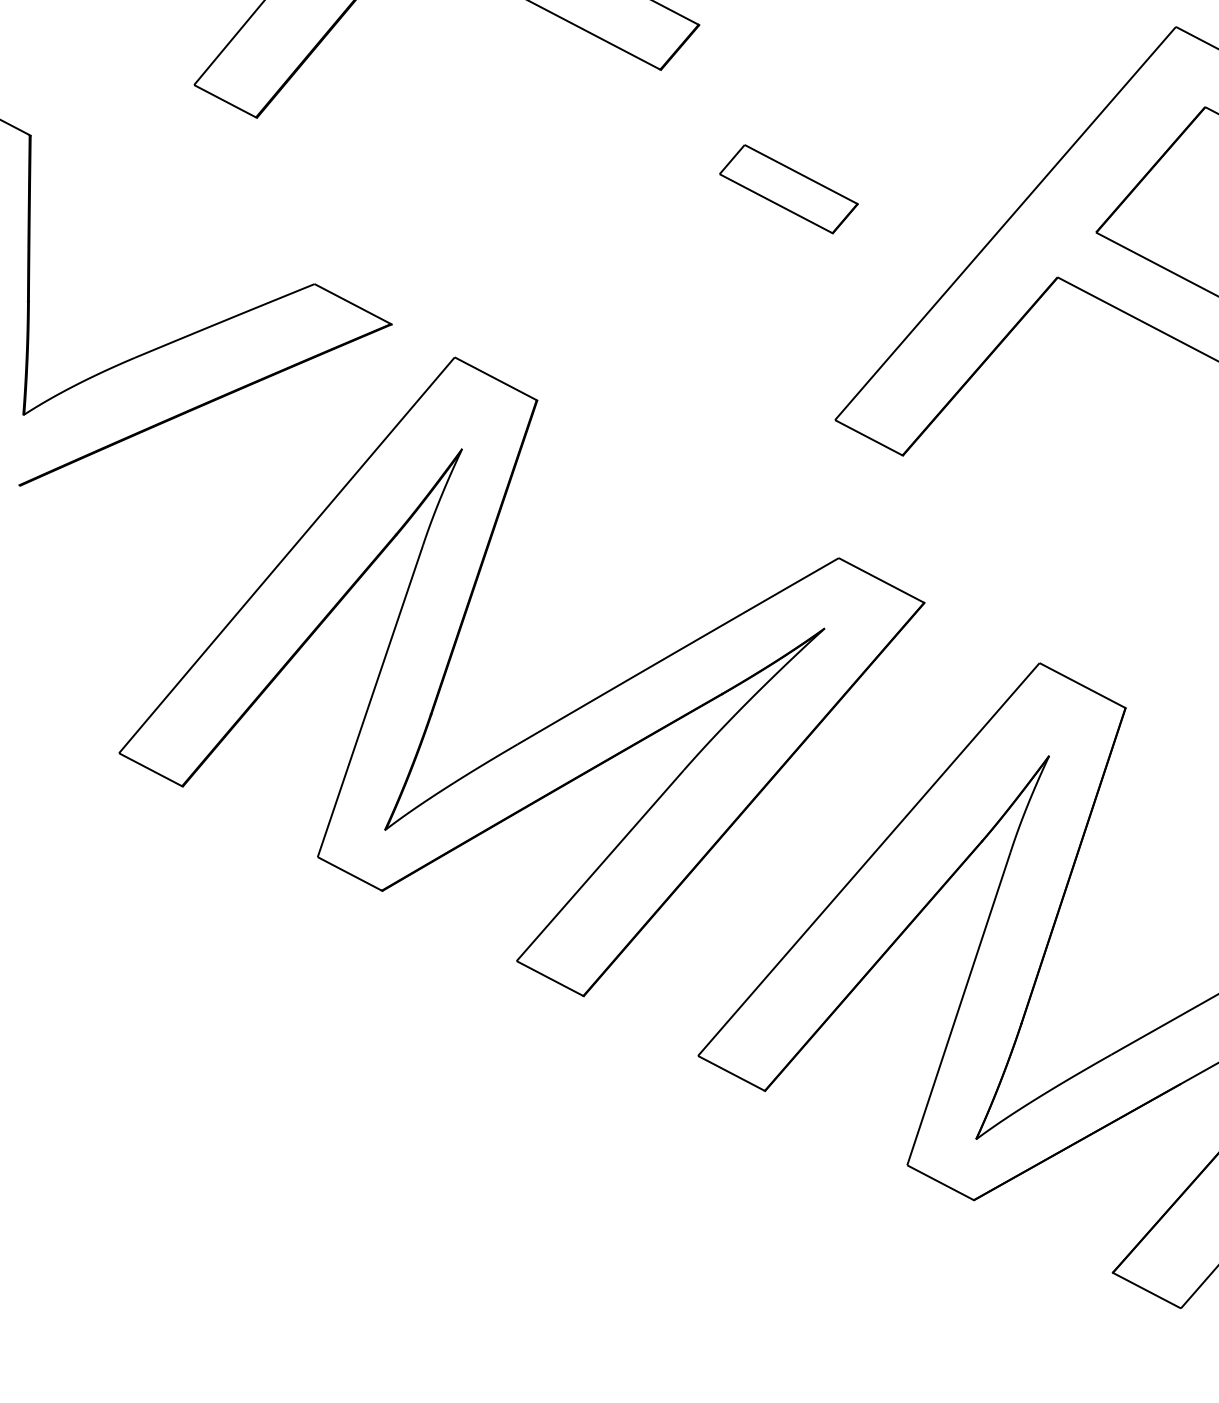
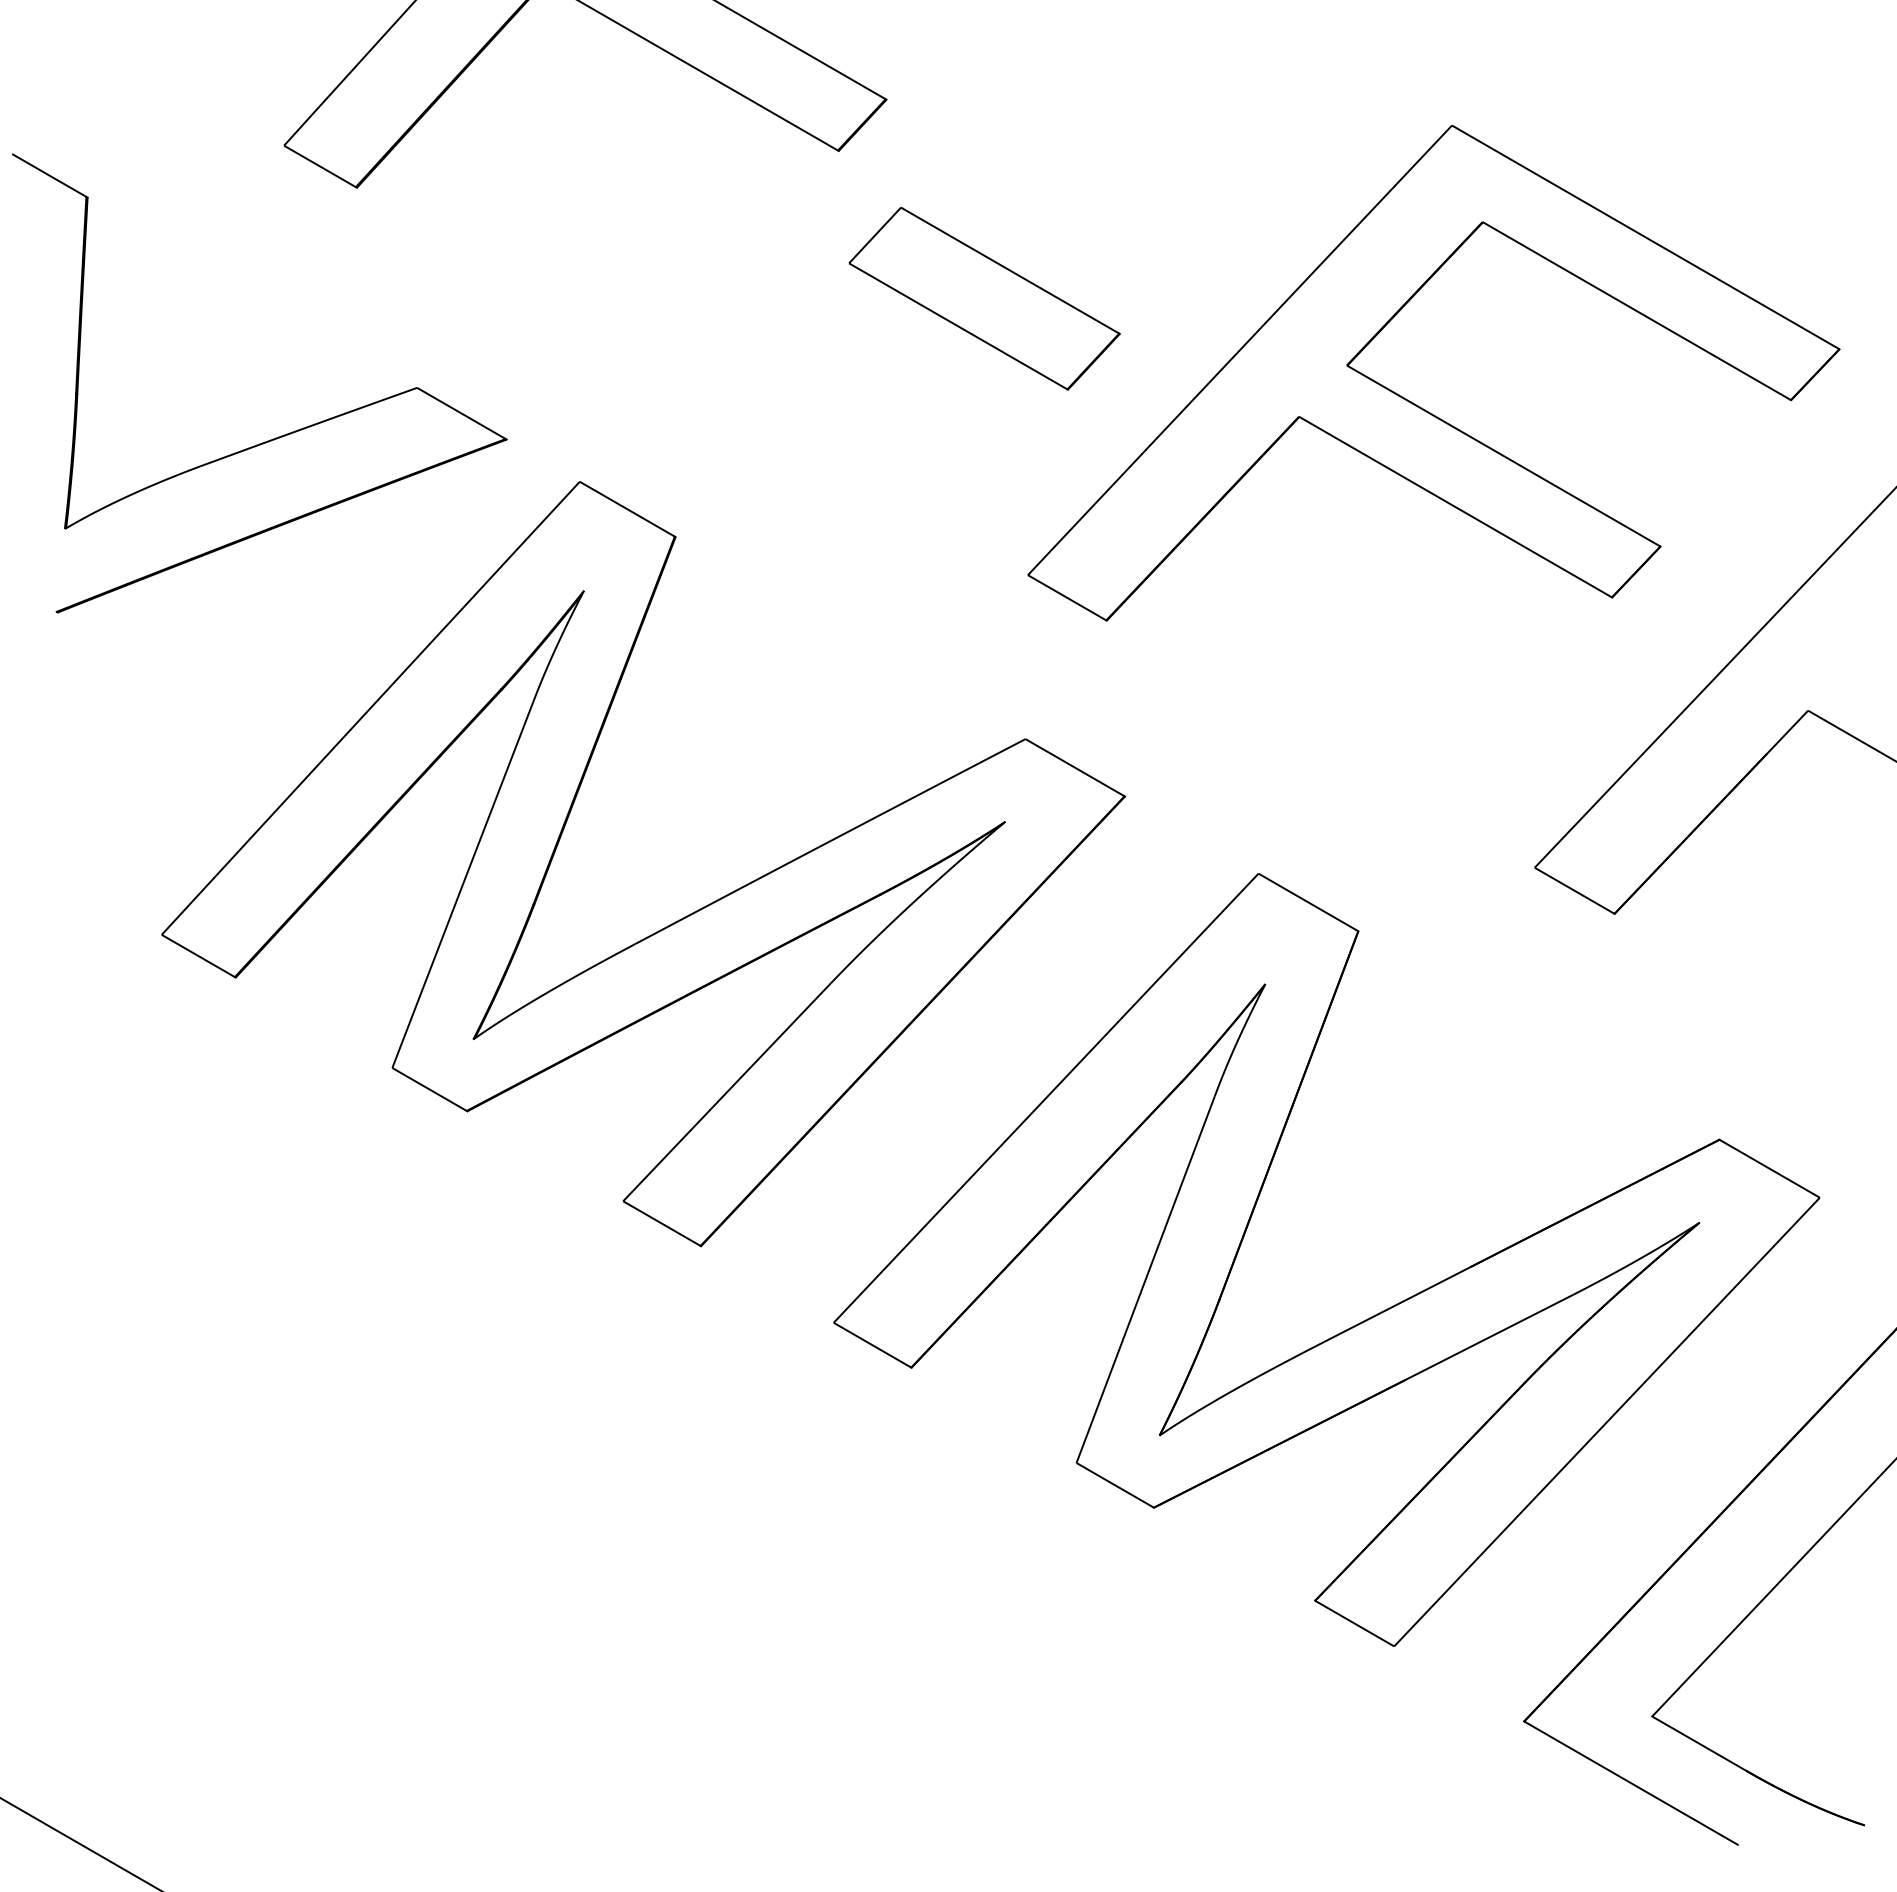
part: (788, 188) -> (984, 298), size x1.67

